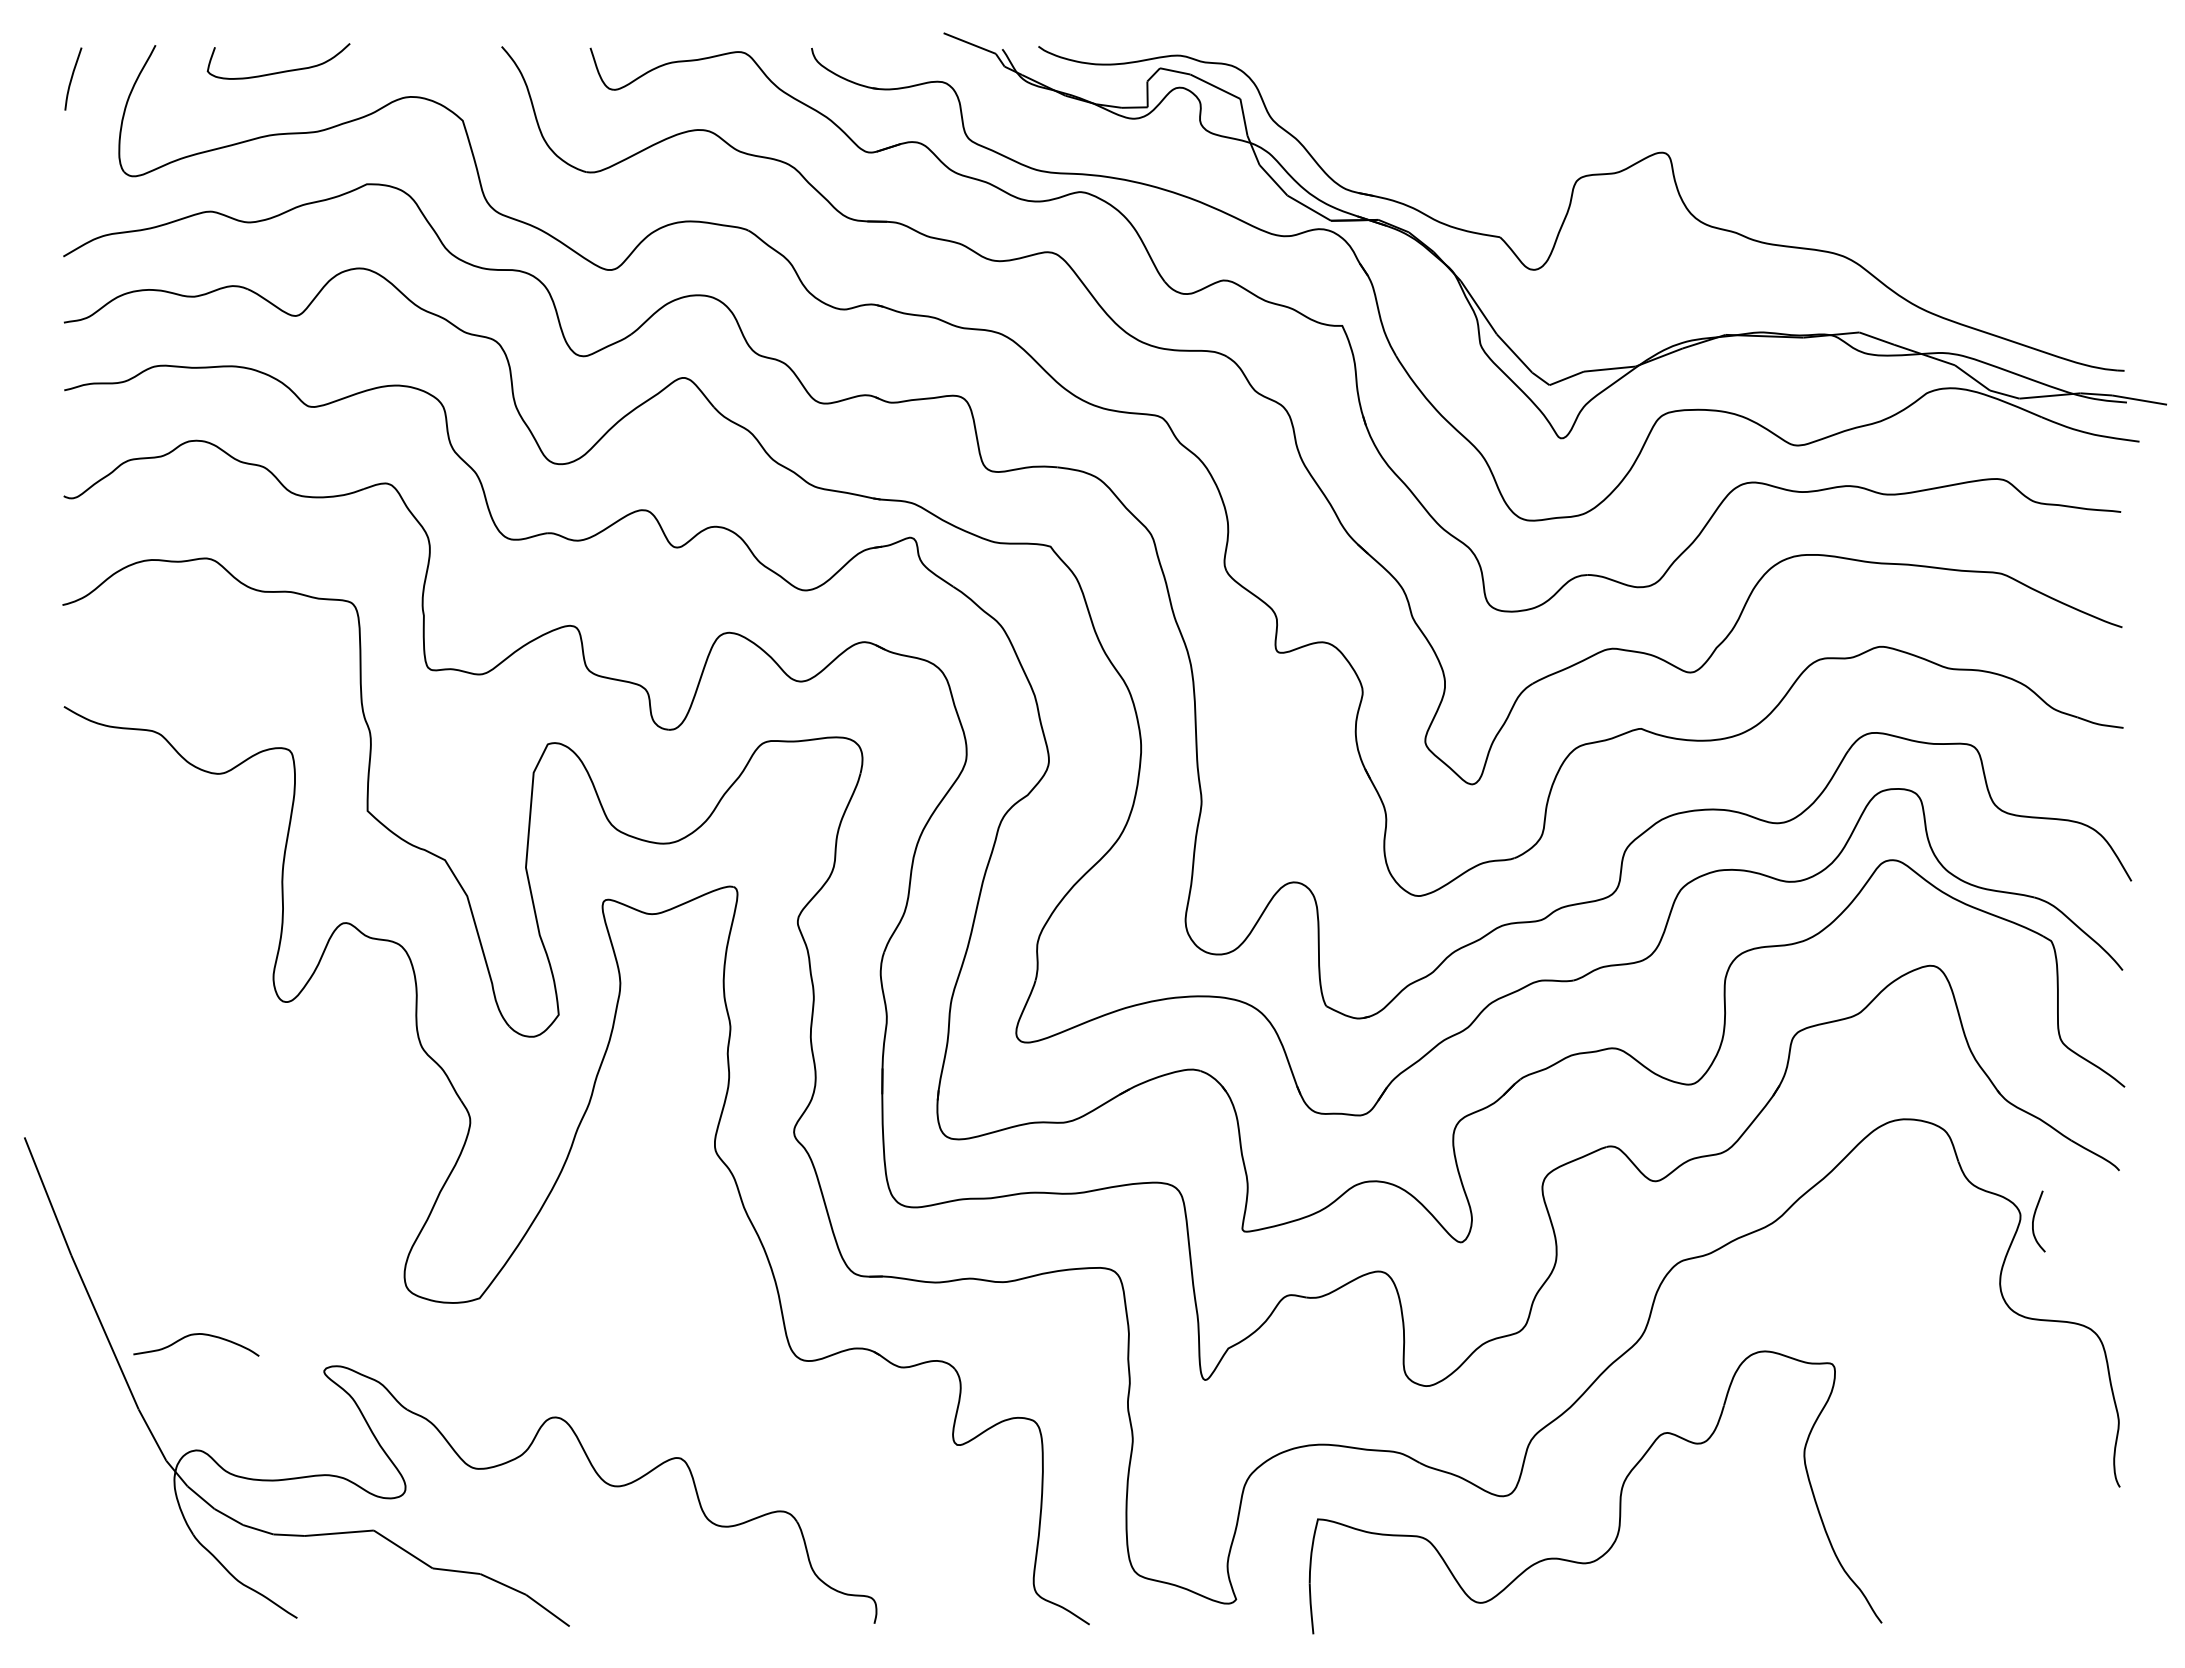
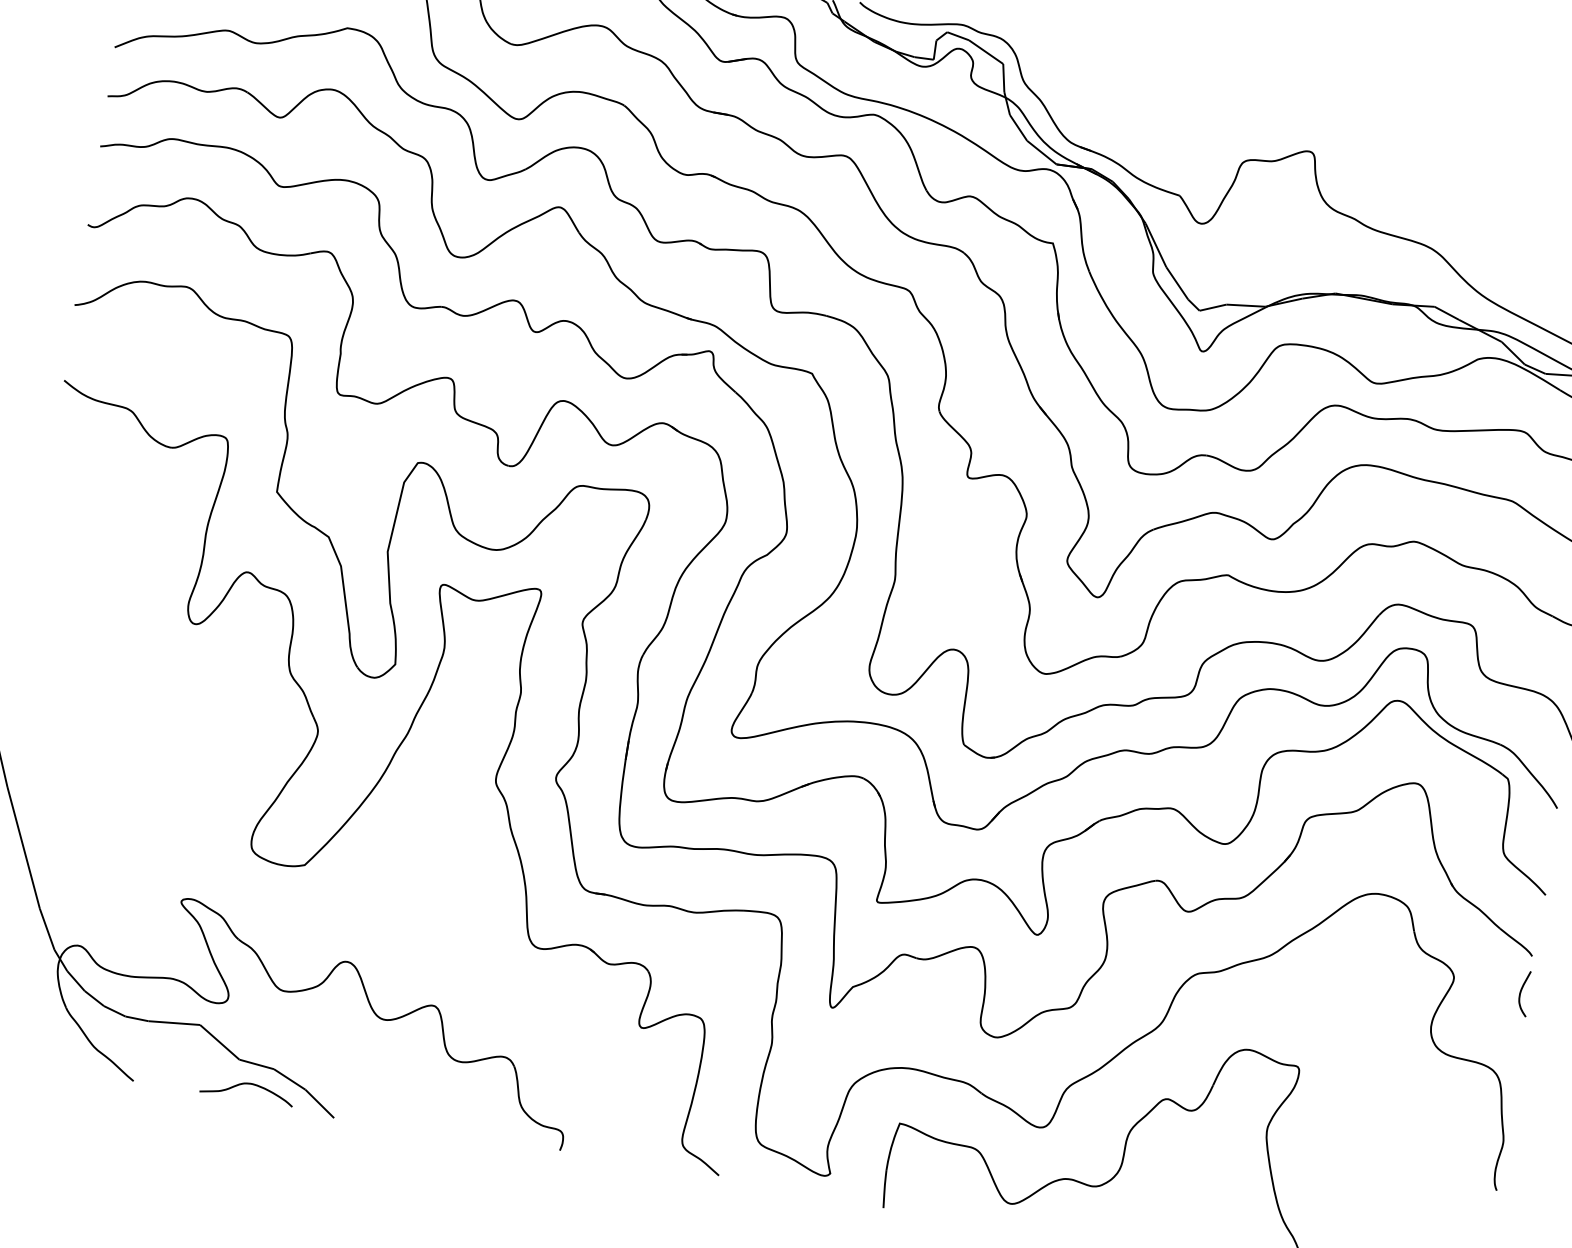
curve: (2034, 1220) -> (1521, 992), moved
curve: (196, 1335) -> (248, 1084), moved

